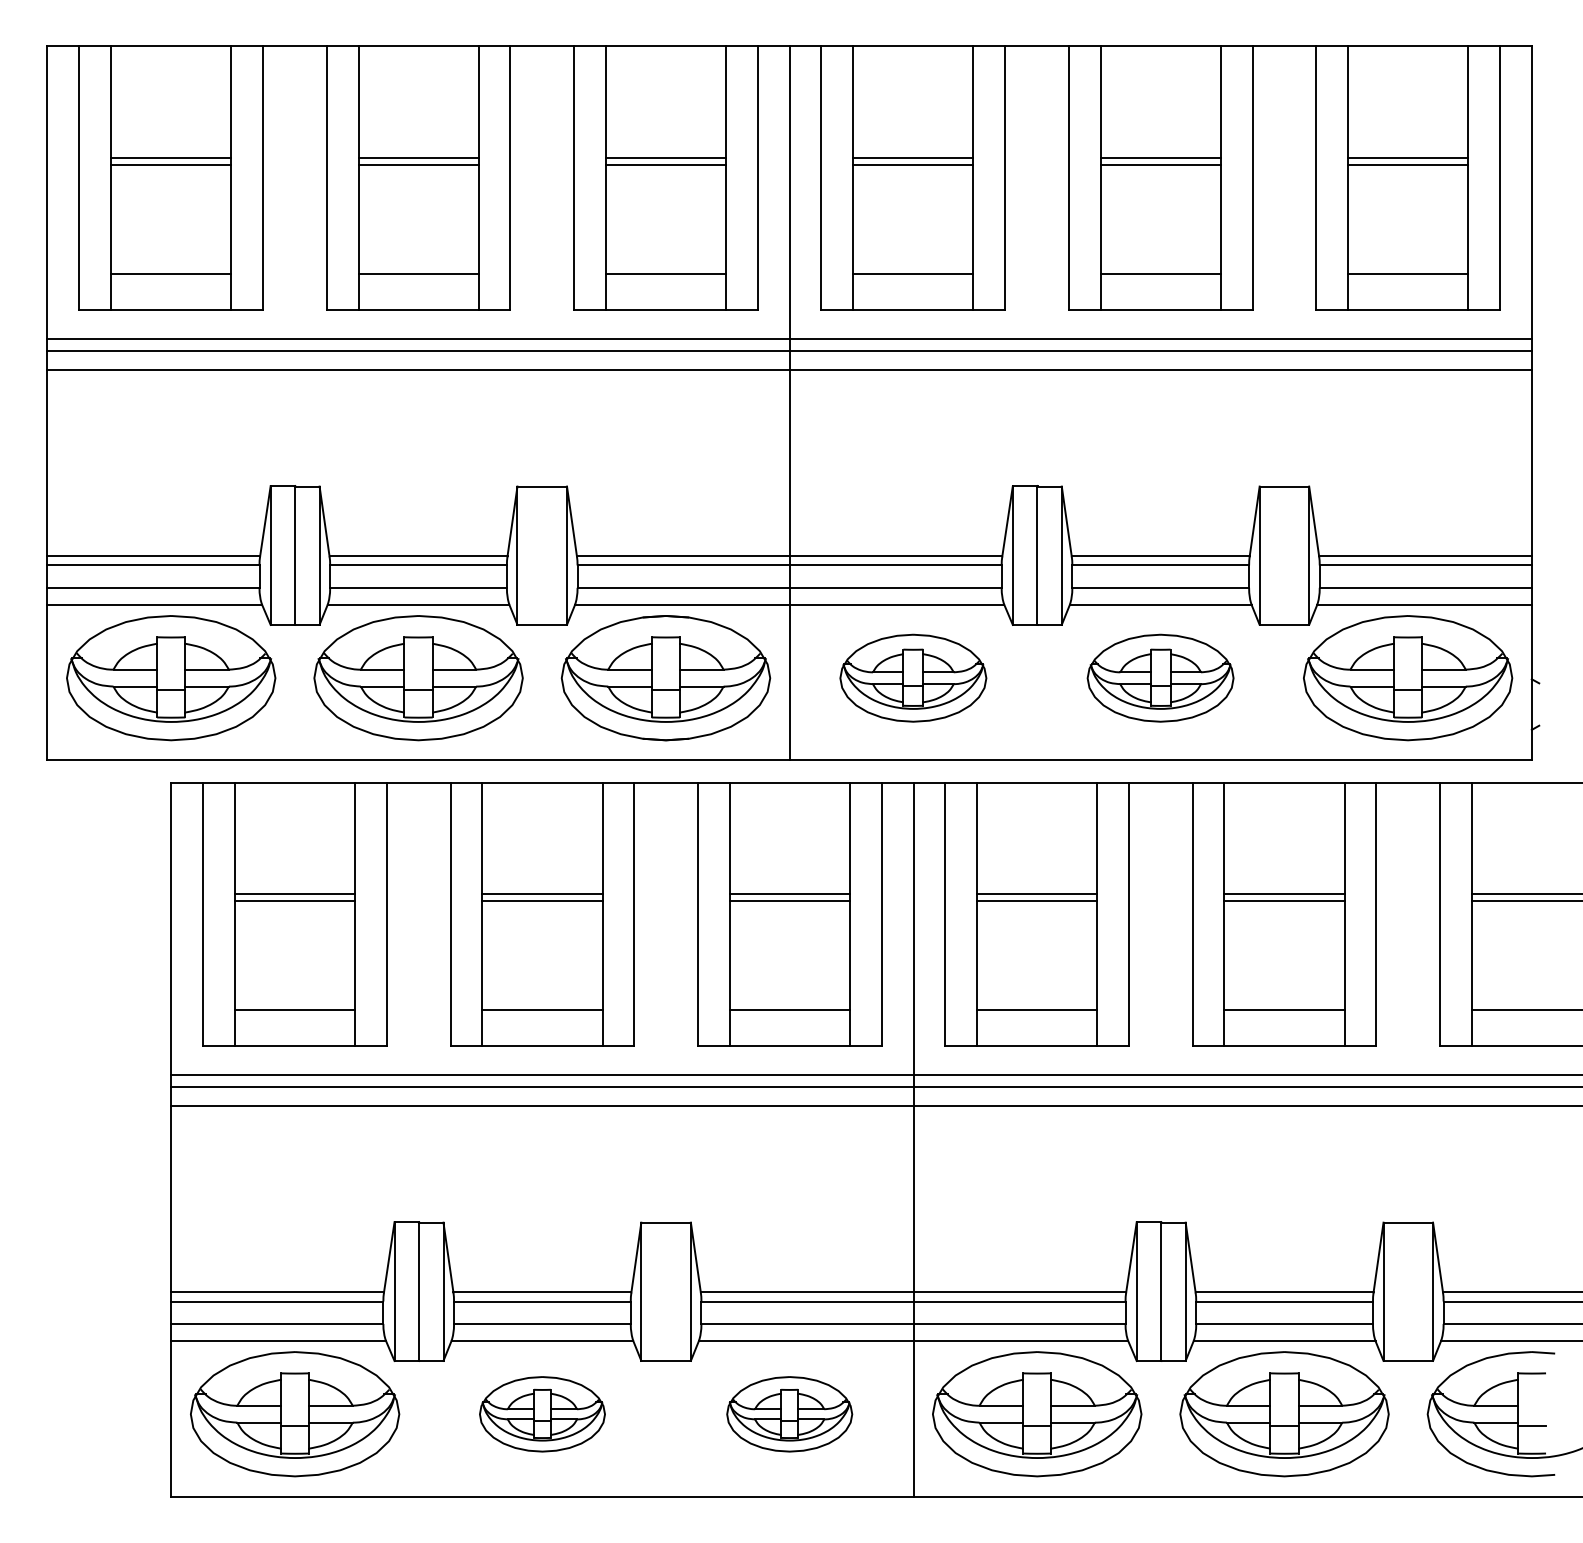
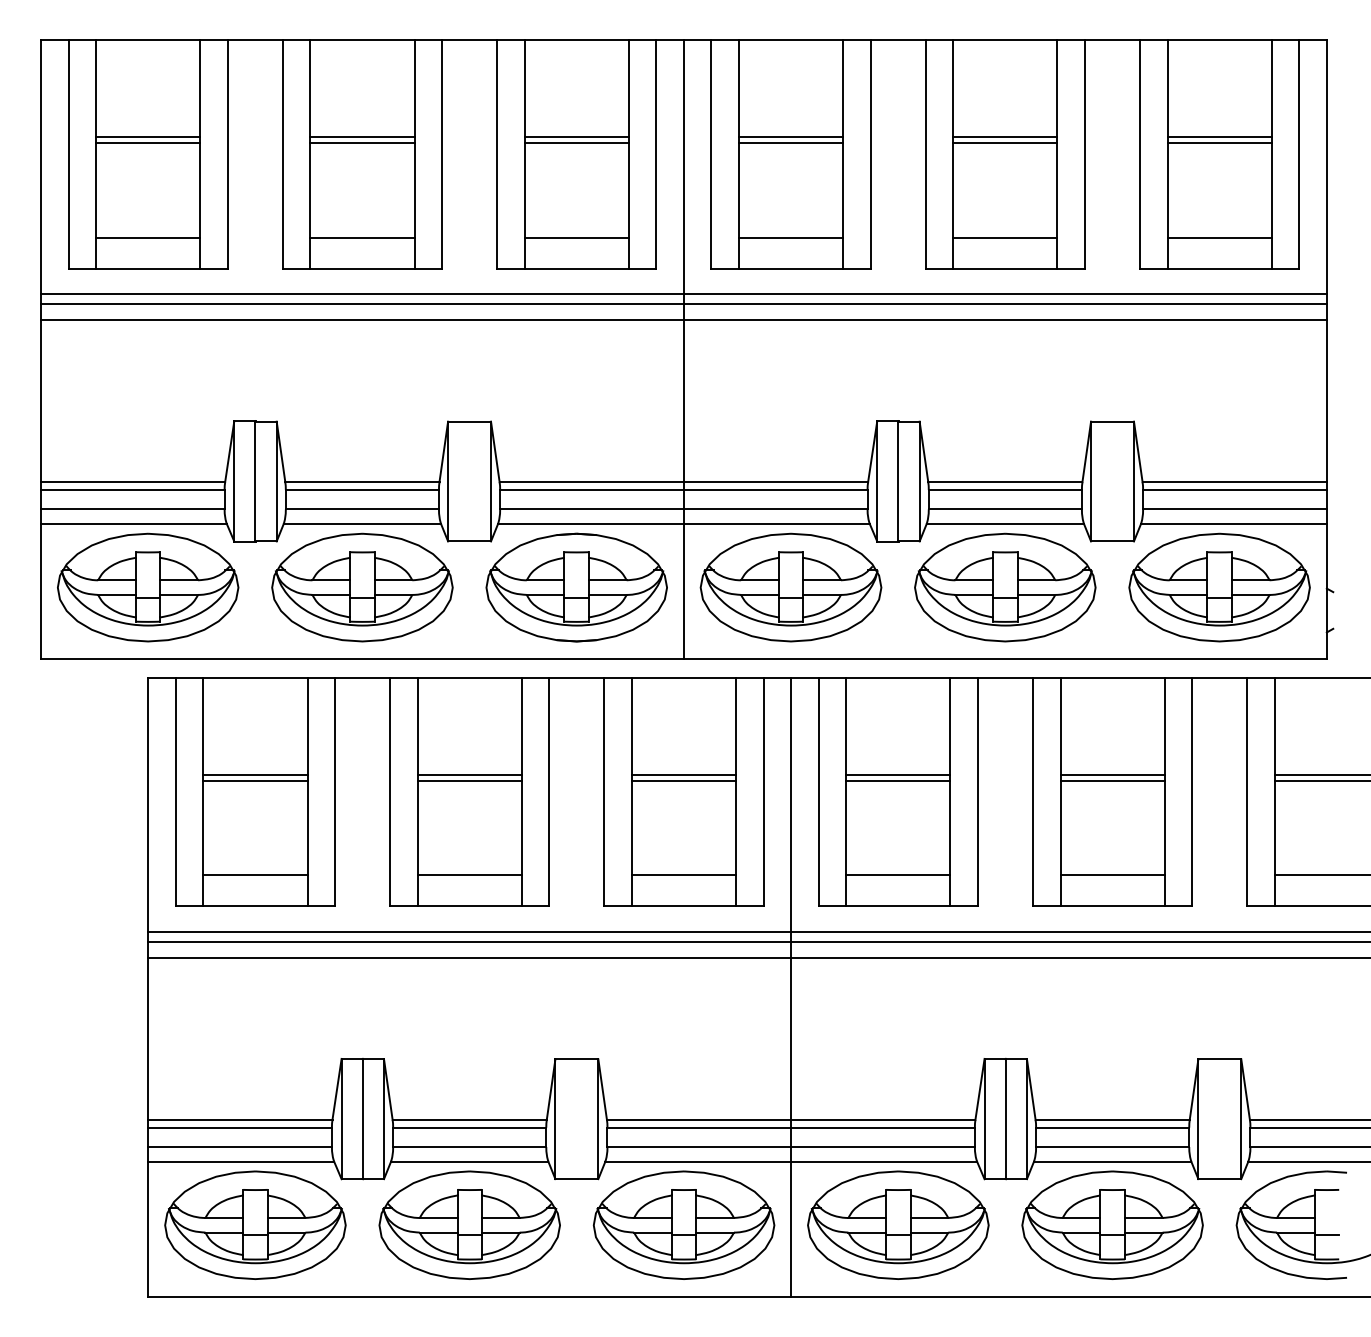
part: (913, 678) -> (791, 587), size x1.43
part: (1160, 678) -> (1005, 587), size x1.43
part: (542, 1414) -> (469, 1225), size x1.67
part: (789, 1414) -> (683, 1225), size x1.67

